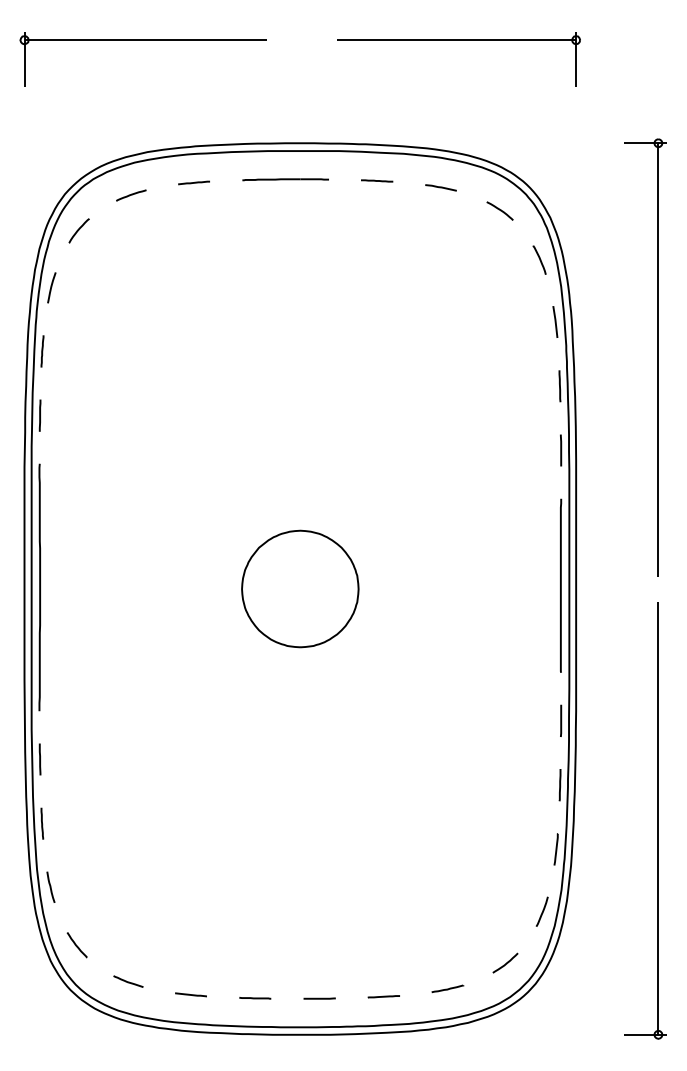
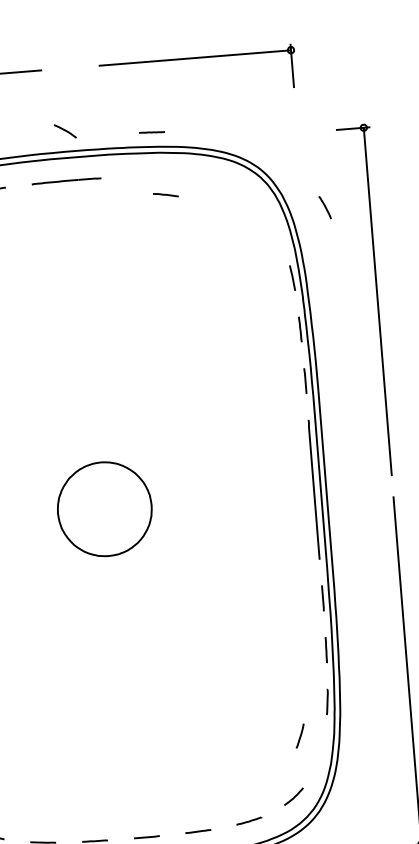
line: (377, 180) -> (152, 132), moved
line: (440, 187) -> (165, 194), moved
curve: (499, 210) -> (64, 131), moved
line: (539, 259) -> (324, 207), moved
line: (542, 911) -> (300, 735), moved

